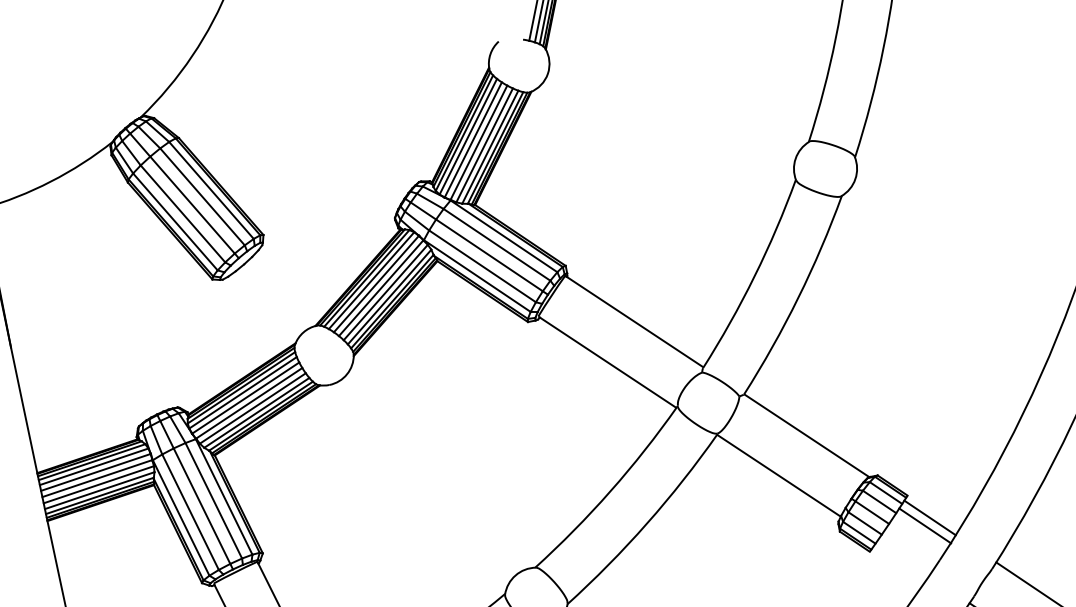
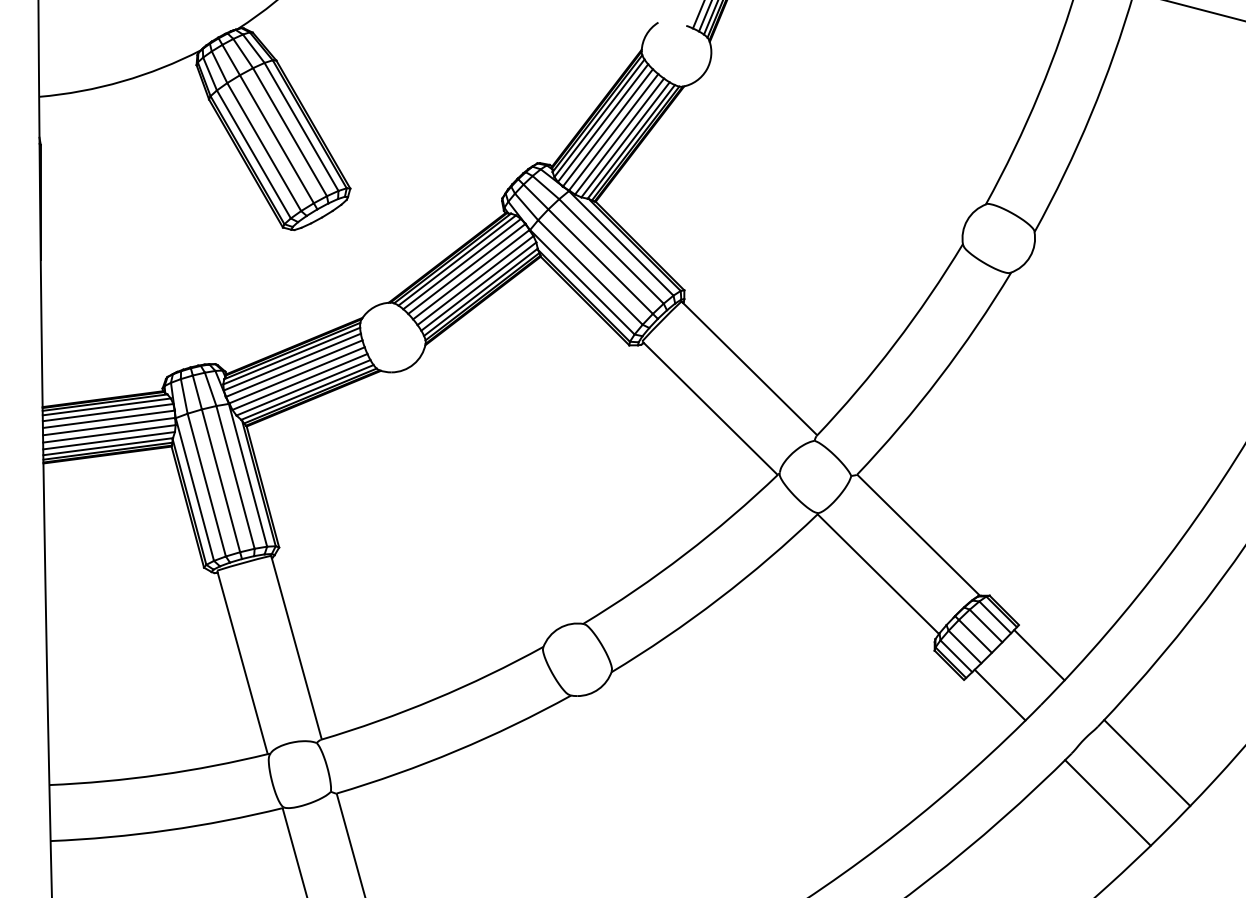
line: (924, 525) -> (999, 694), moved

